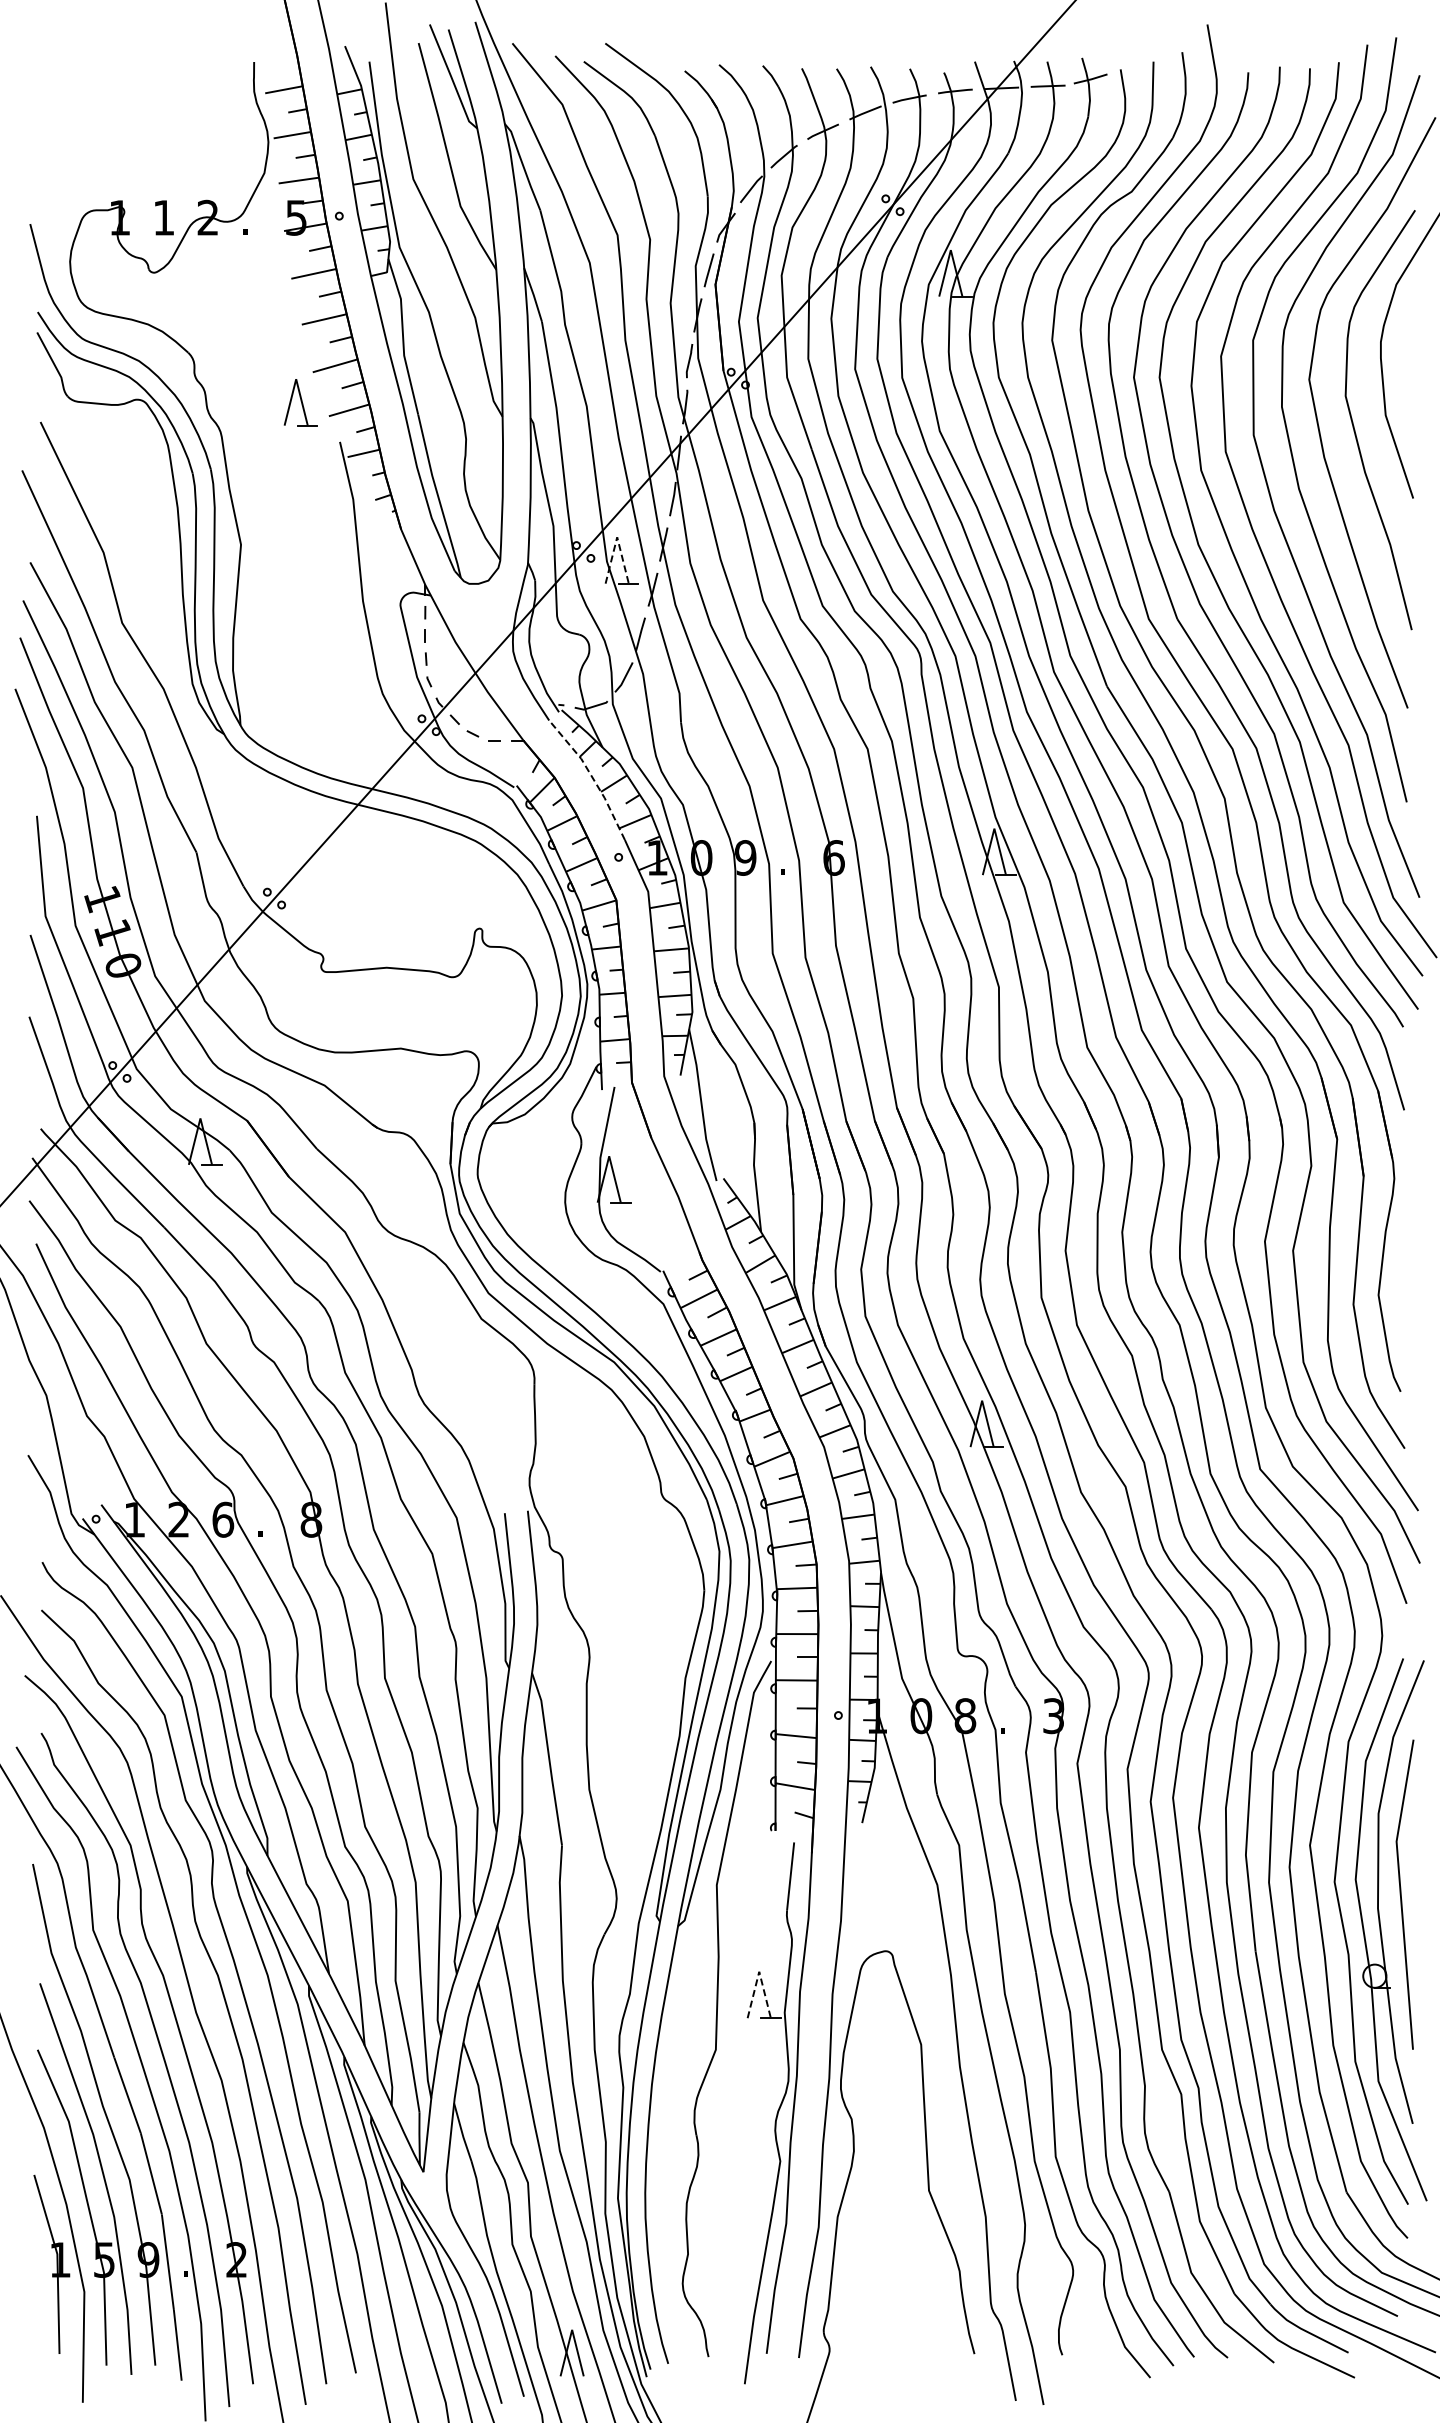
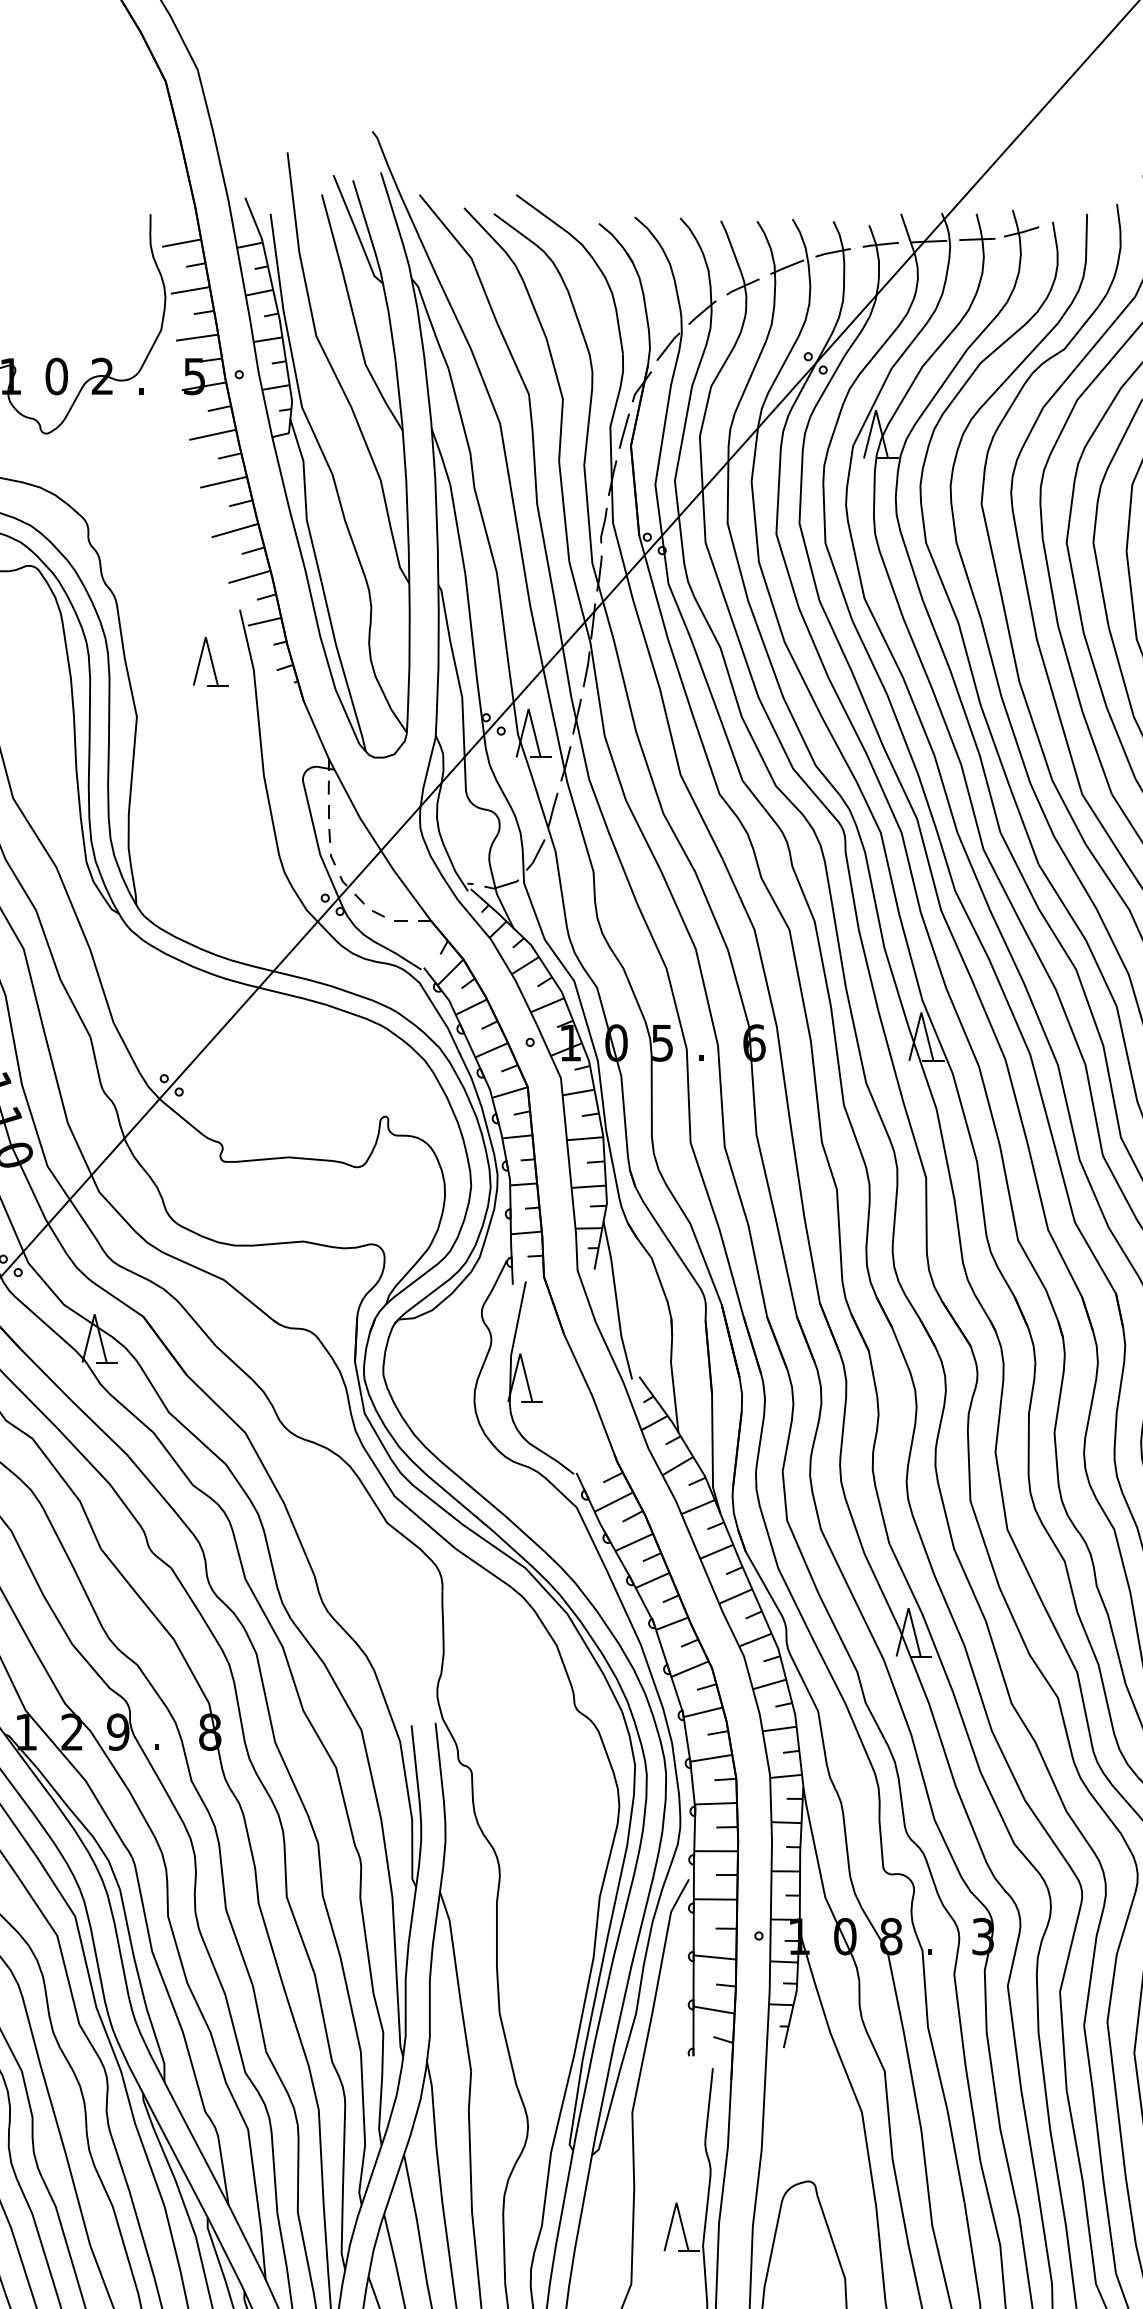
text: (163, 217) -> (56, 376), 1 -> 0
part: (300, 402) -> (210, 661), moved
line: (617, 537) -> (528, 709), dashed -> solid
line: (591, 776) -> (501, 958), dashed -> solid
text: (745, 857) -> (662, 1042), 9 -> 5
text: (223, 1519) -> (118, 1731), 6 -> 9
line: (759, 1971) -> (676, 2202), dashed -> solid

